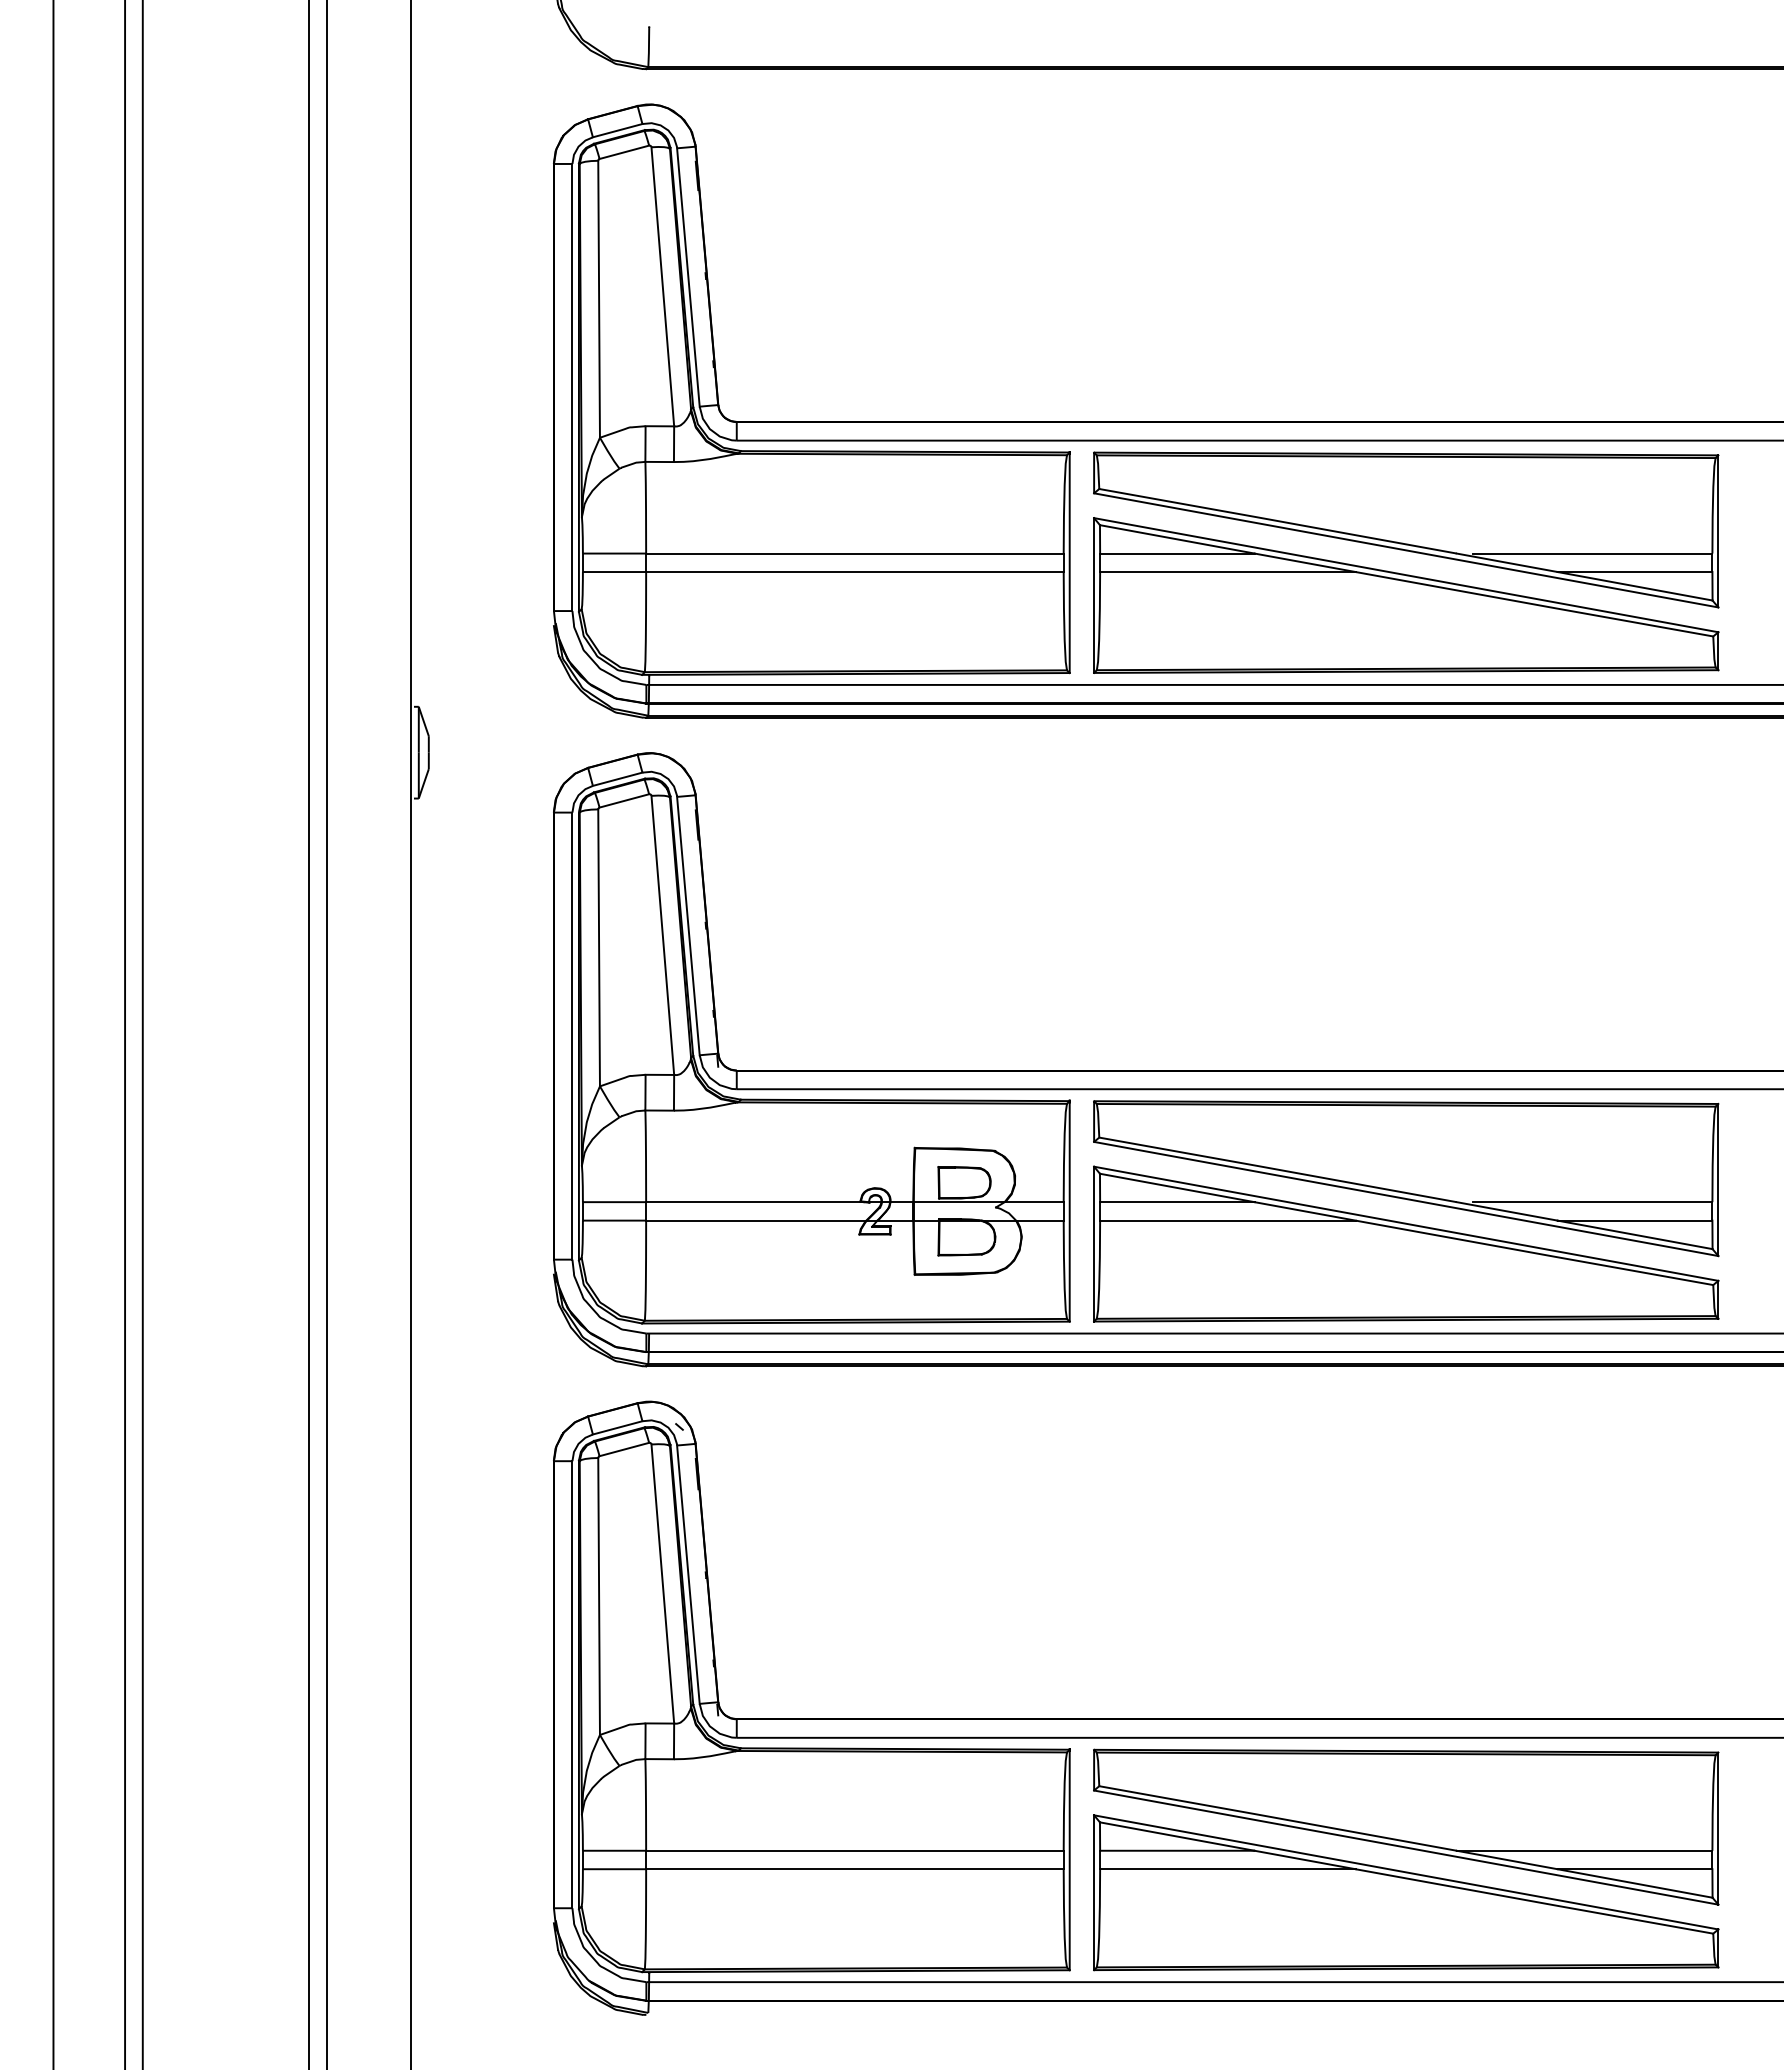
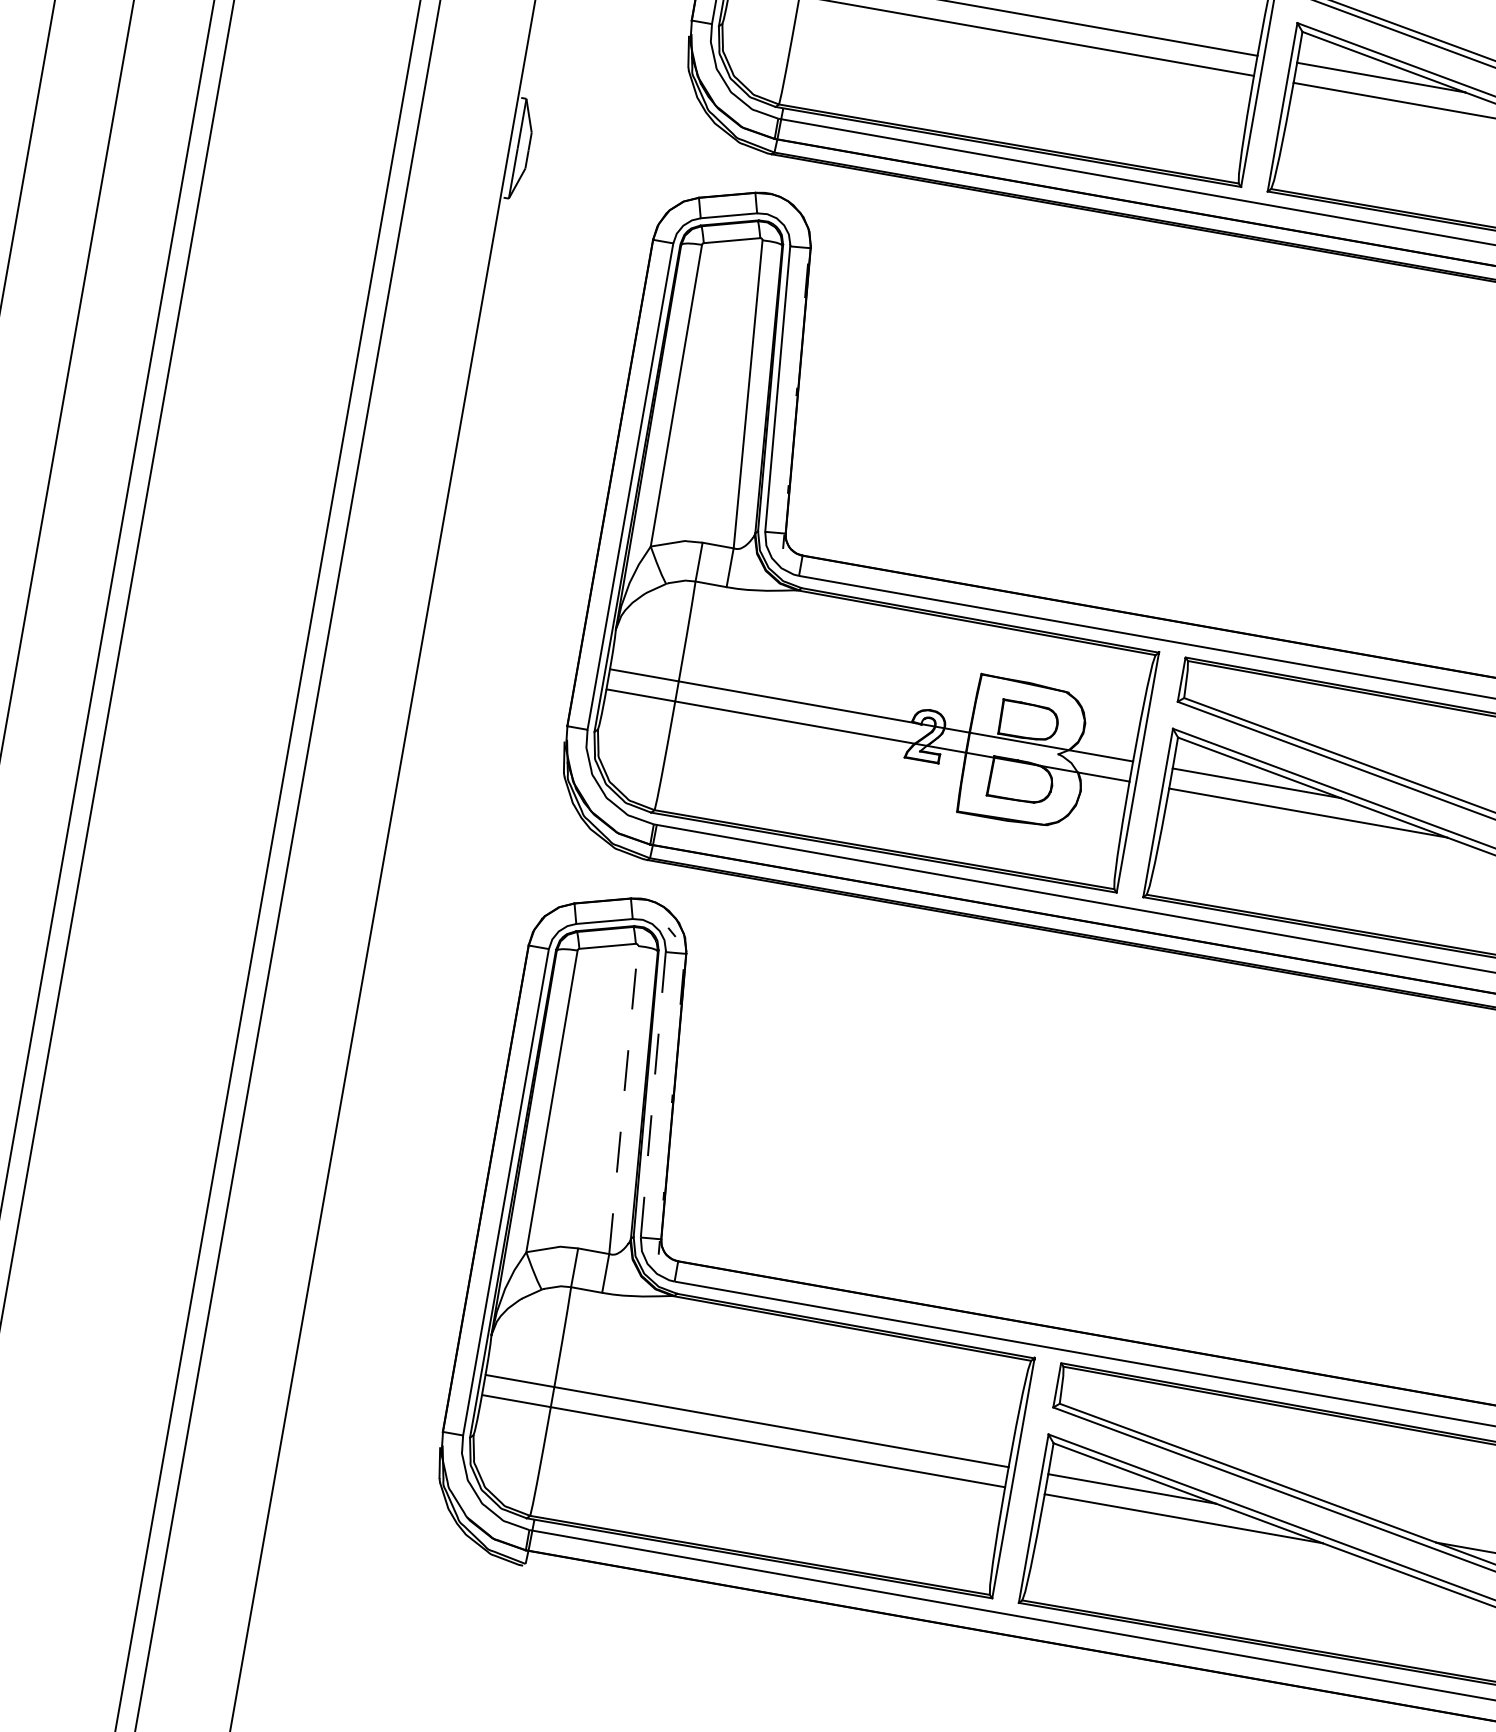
line: (688, 1574) -> (653, 1094), solid -> dashed
line: (662, 1583) -> (623, 1099), solid -> dashed

